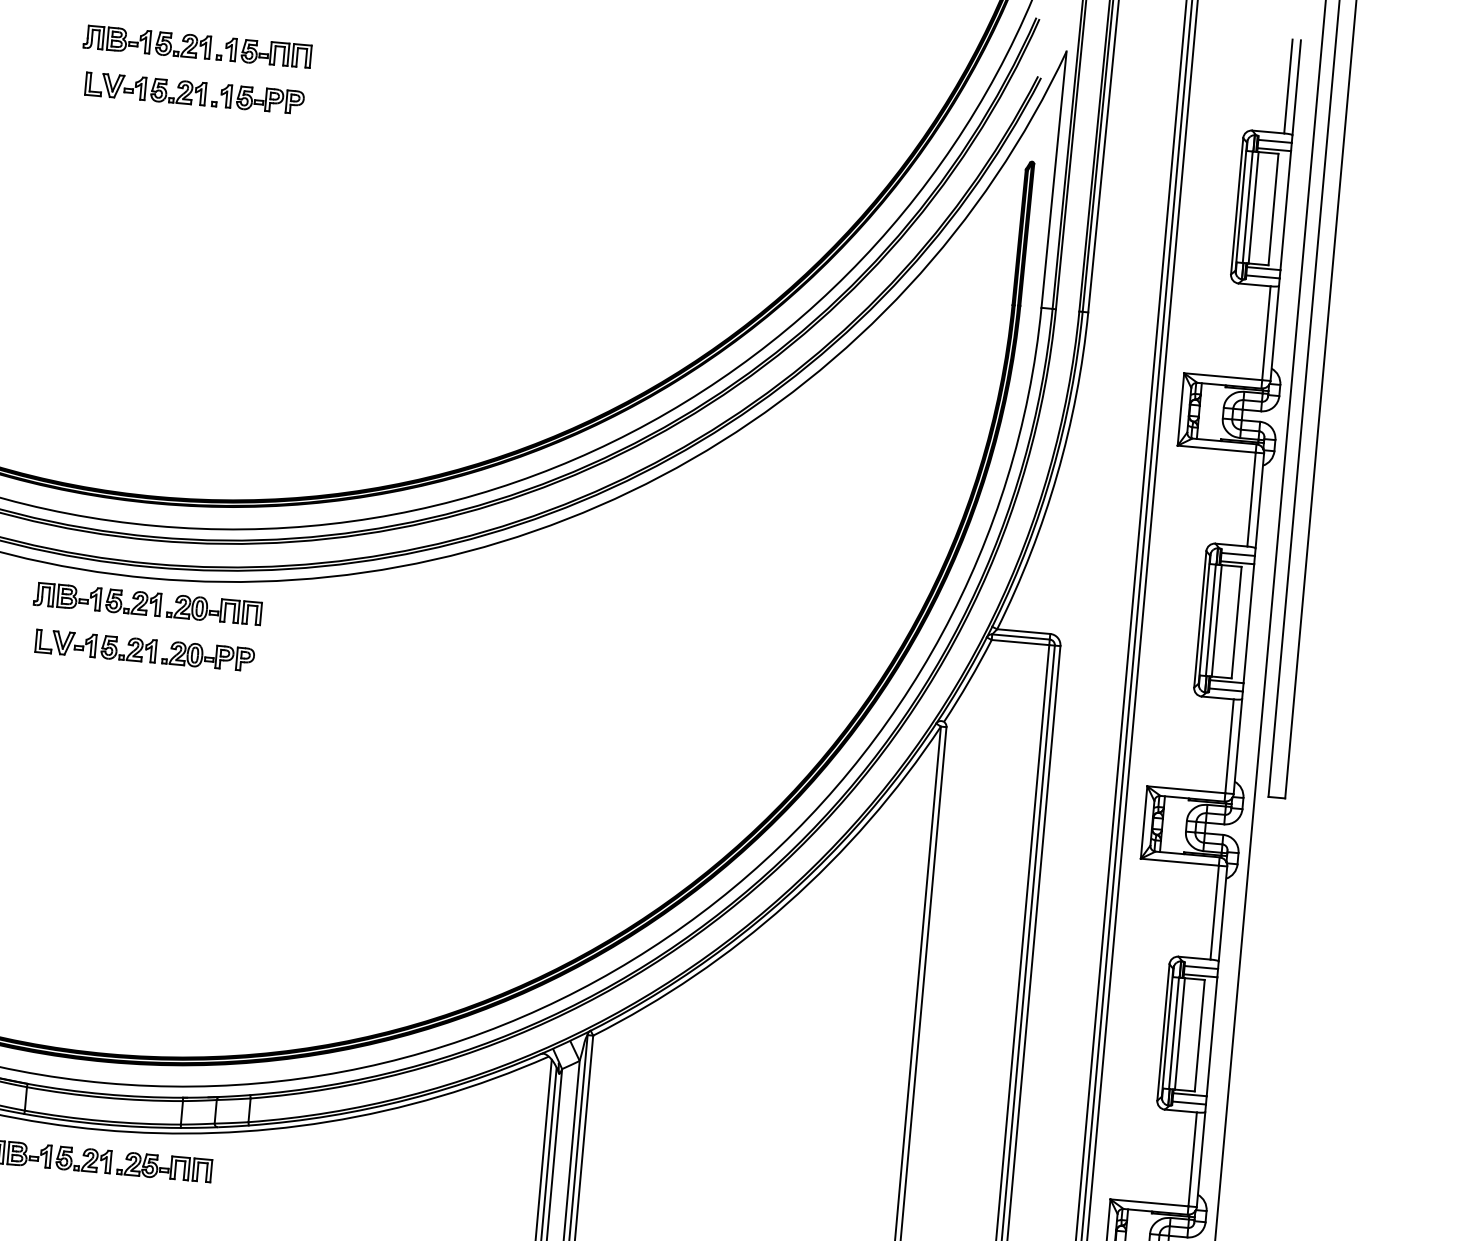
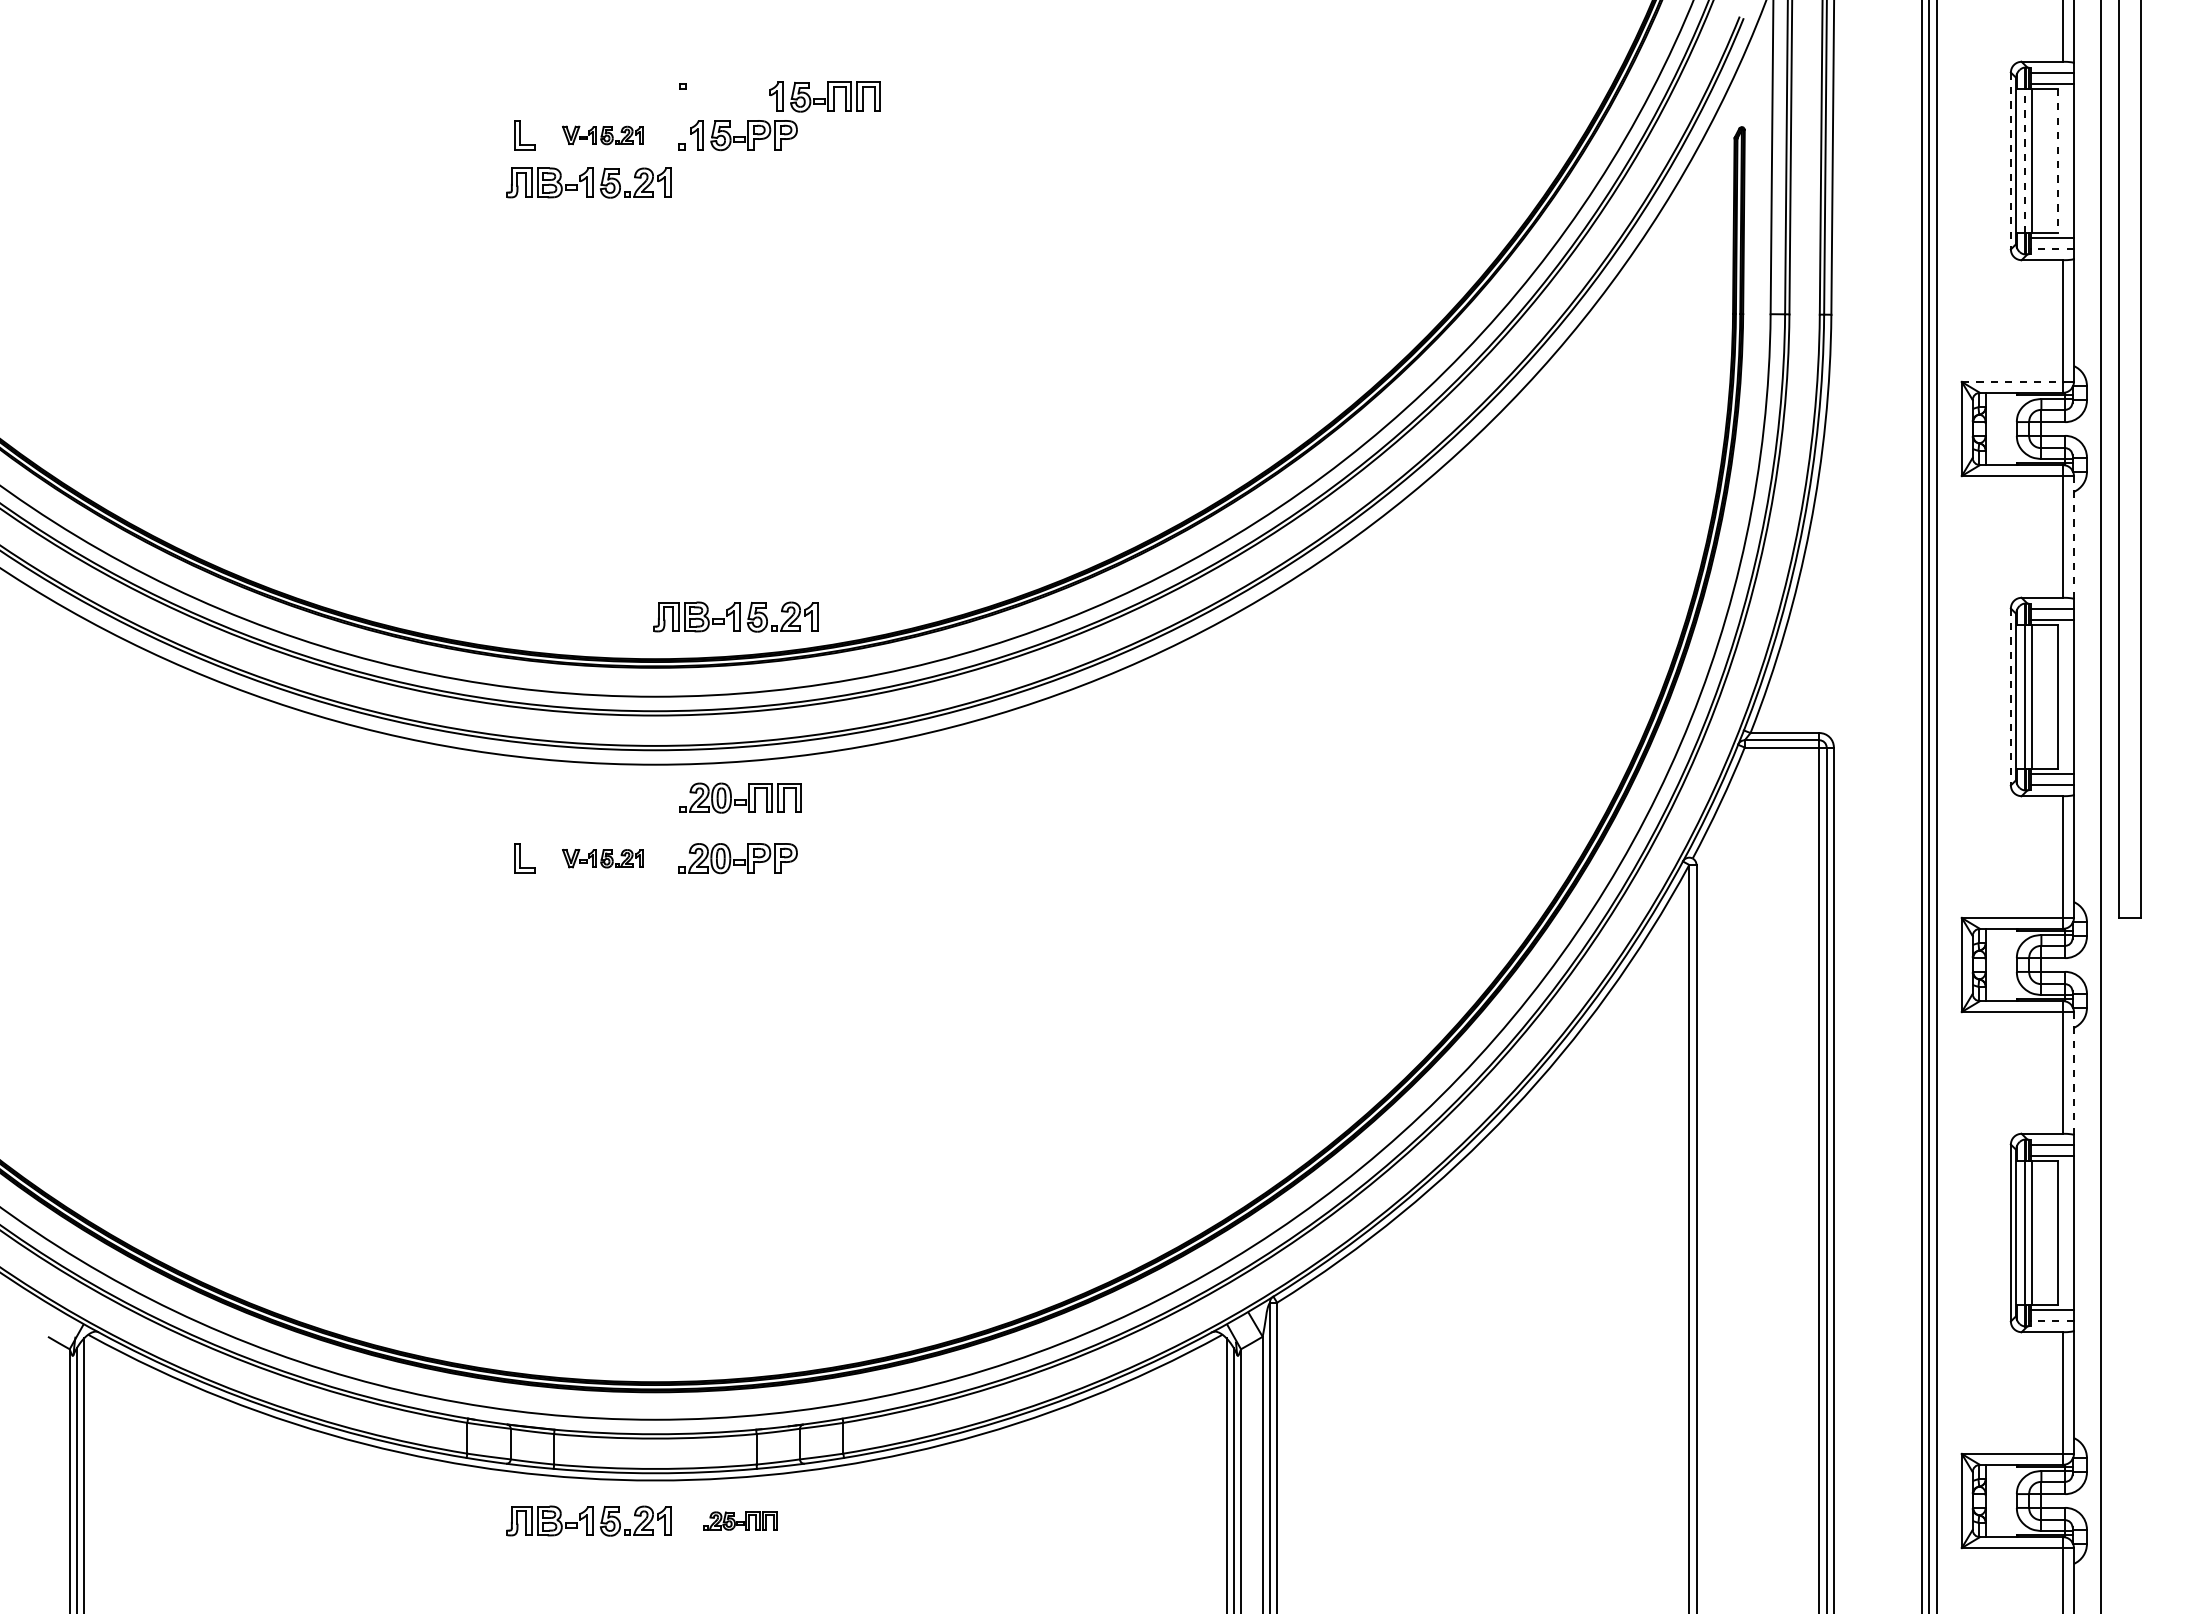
part: (146, 41) -> (588, 182), moved
part: (267, 52) -> (824, 96), moved
part: (153, 89) -> (602, 135), size x0.6
line: (1236, 206) -> (2010, 161), solid -> dashed
line: (1247, 206) -> (2024, 160), solid -> dashed
line: (1273, 209) -> (2058, 161), solid -> dashed
line: (1263, 276) -> (2052, 248), solid -> dashed
line: (1223, 377) -> (2012, 382), solid -> dashed
line: (1259, 500) -> (2073, 537), solid -> dashed
part: (97, 598) -> (735, 616), moved
line: (1199, 619) -> (2010, 697), solid -> dashed
part: (103, 646) -> (602, 858), size x0.6
line: (1222, 913) -> (2073, 1073), solid -> dashed
line: (1189, 1102) -> (2052, 1320), solid -> dashed
part: (164, 1166) -> (740, 1520), size x0.6

